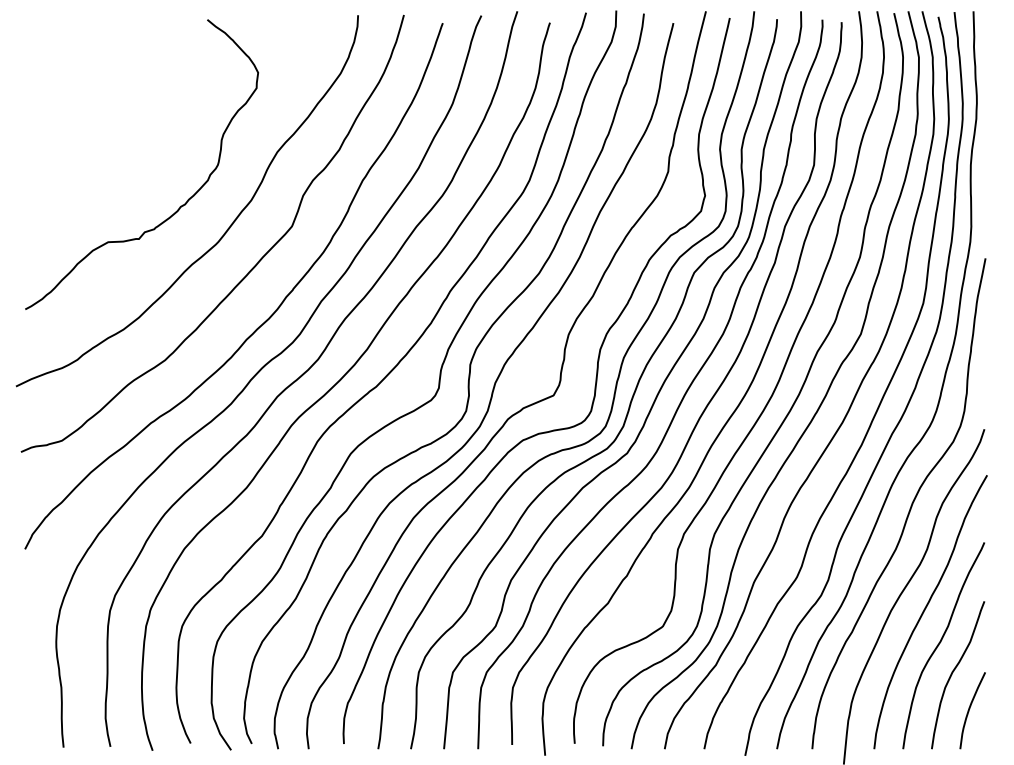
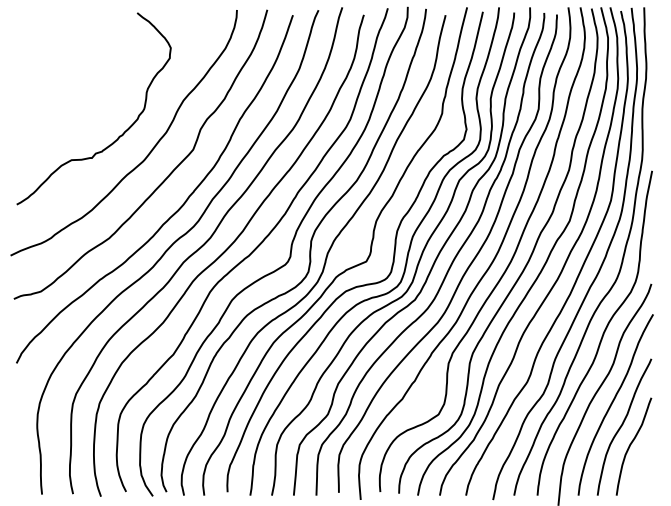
curve: (970, 709) -> (642, 469), removed

